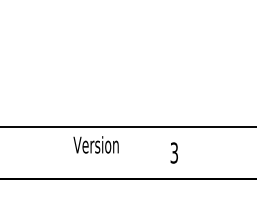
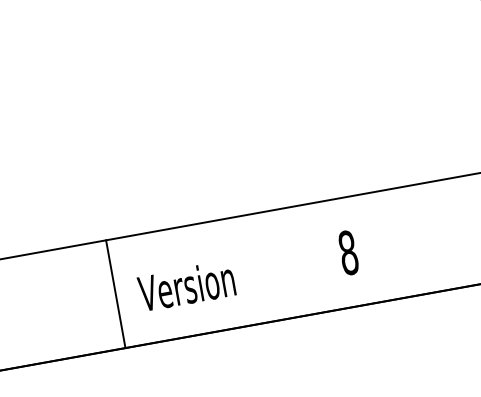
text: (95, 144) -> (185, 285), moved
line: (62, 152) -> (115, 293), added
text: (174, 152) -> (348, 251), 3 -> 8

